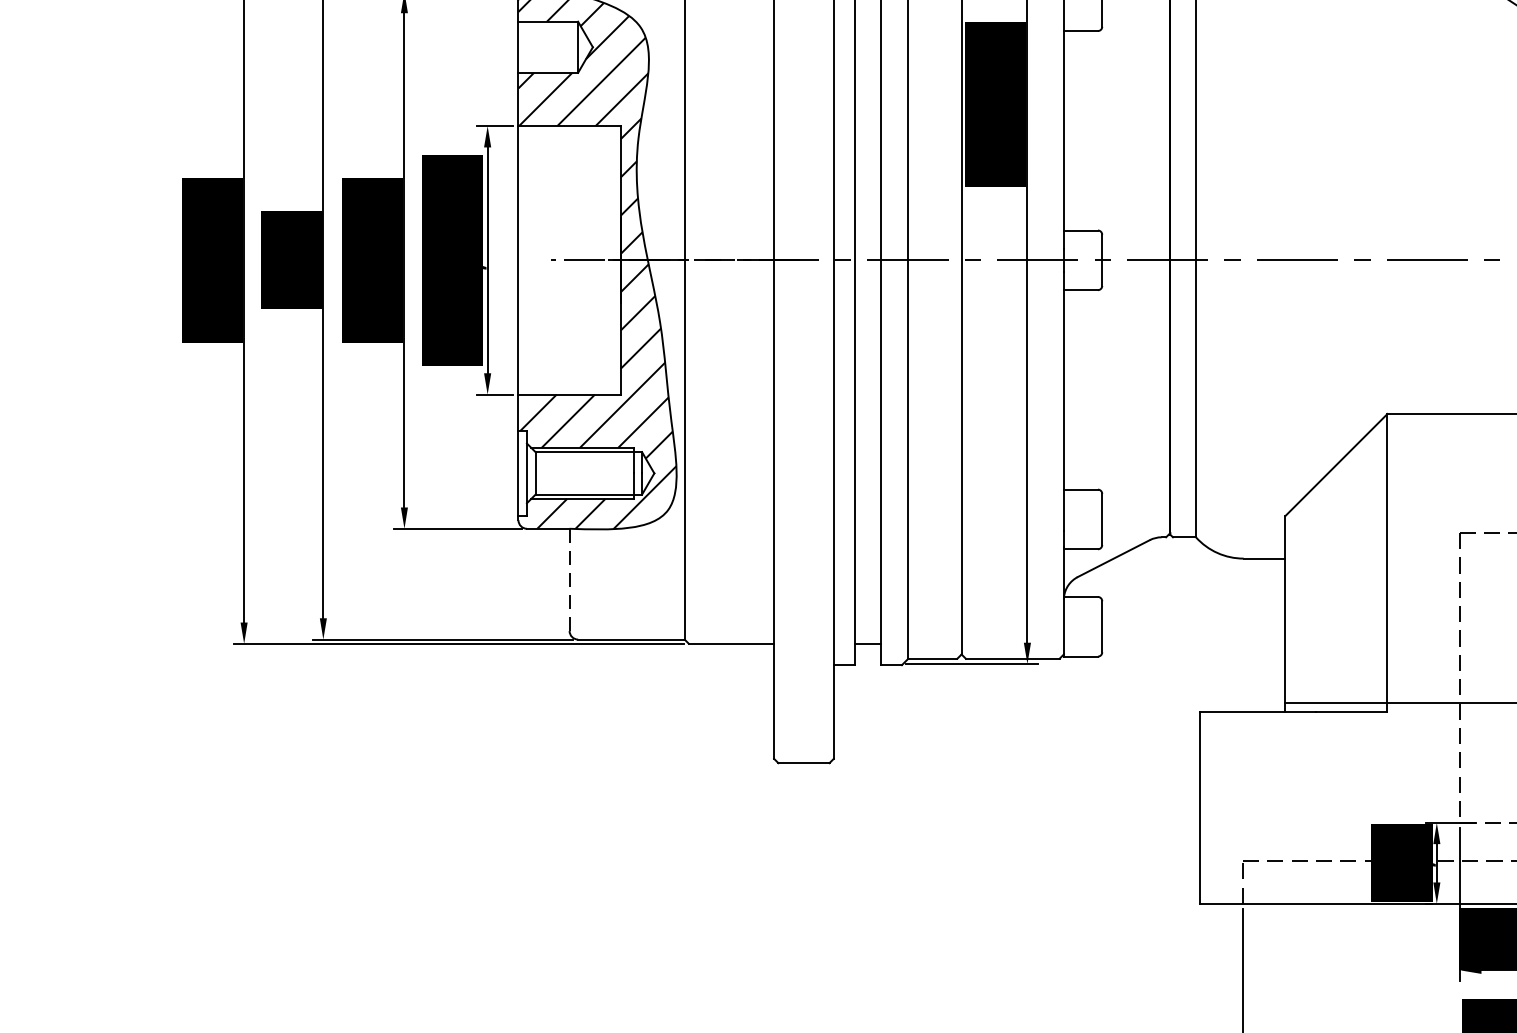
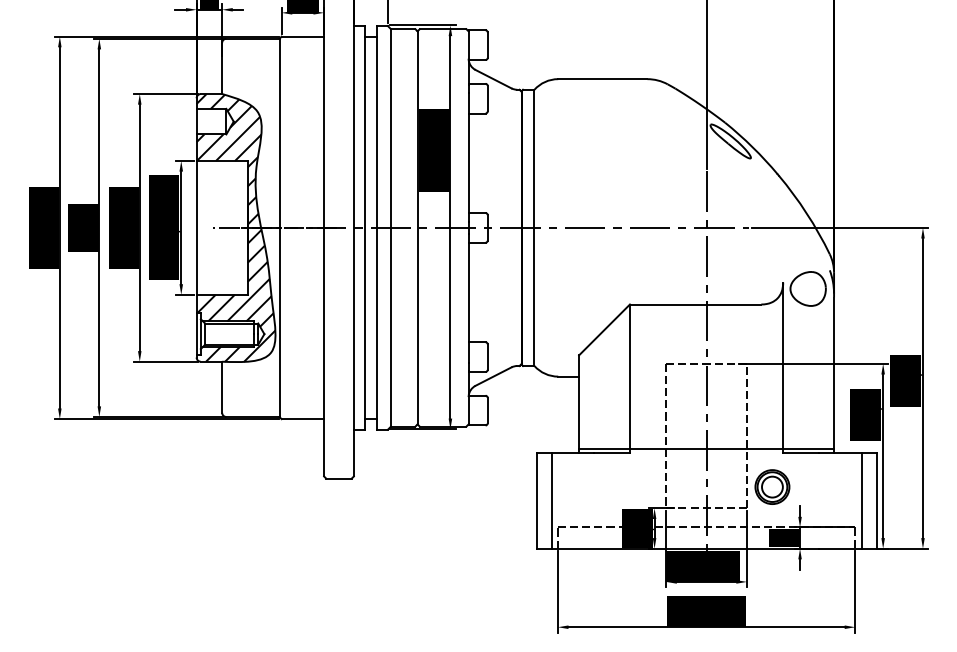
line: (570, 580) -> (222, 387), dashed -> solid
line: (1230, 807) -> (551, 500), added

